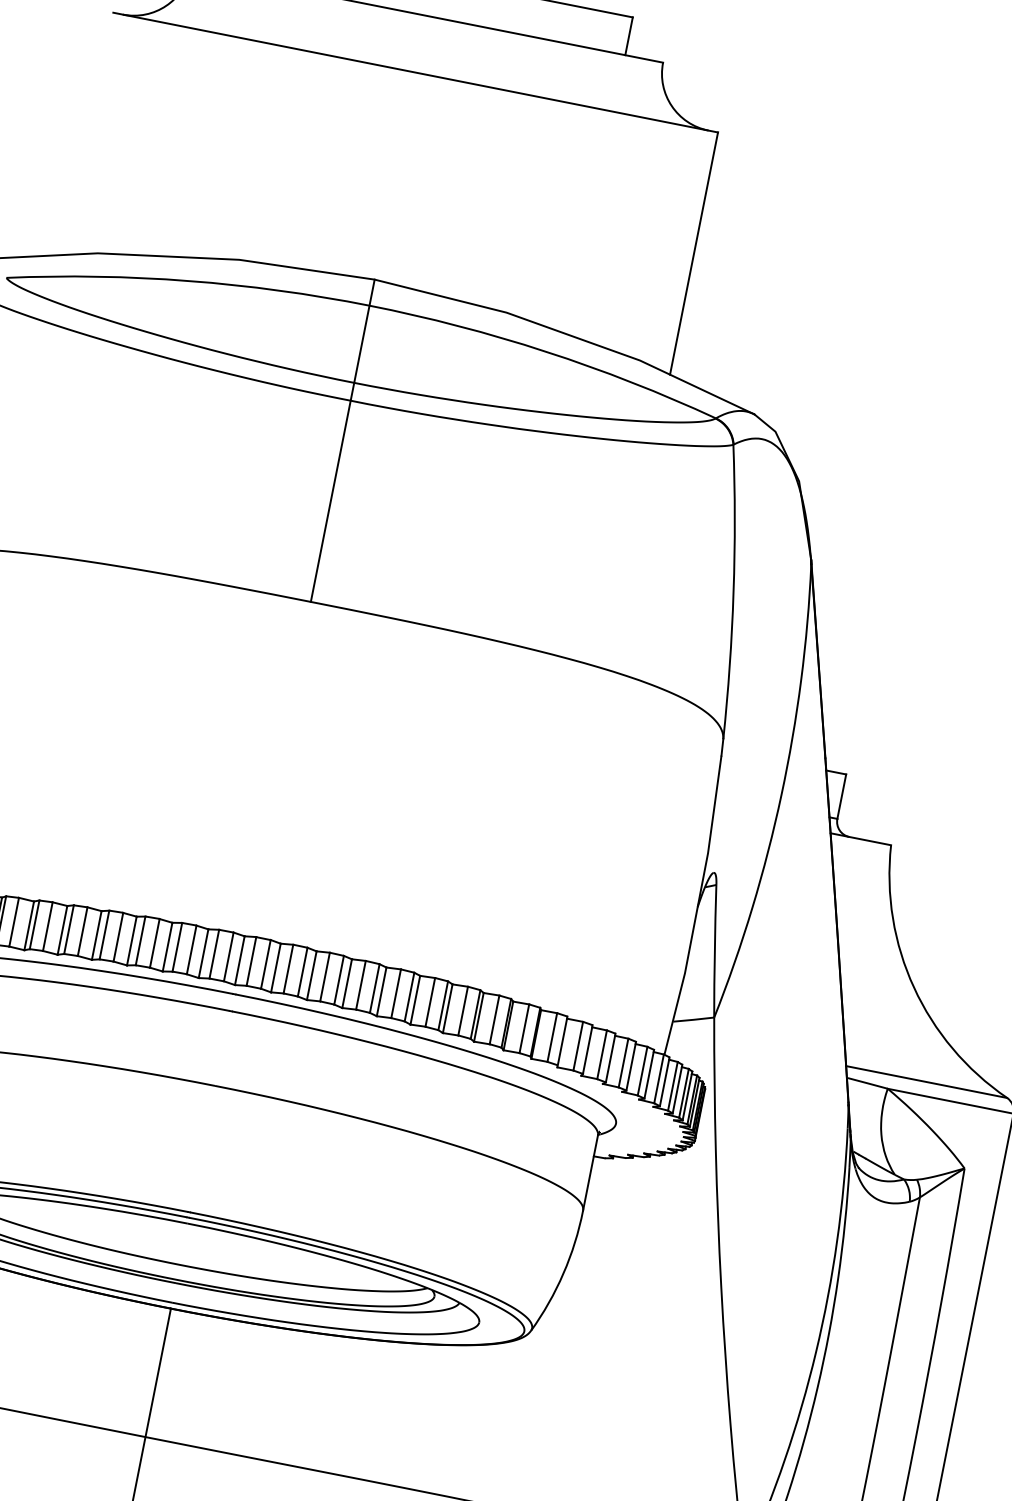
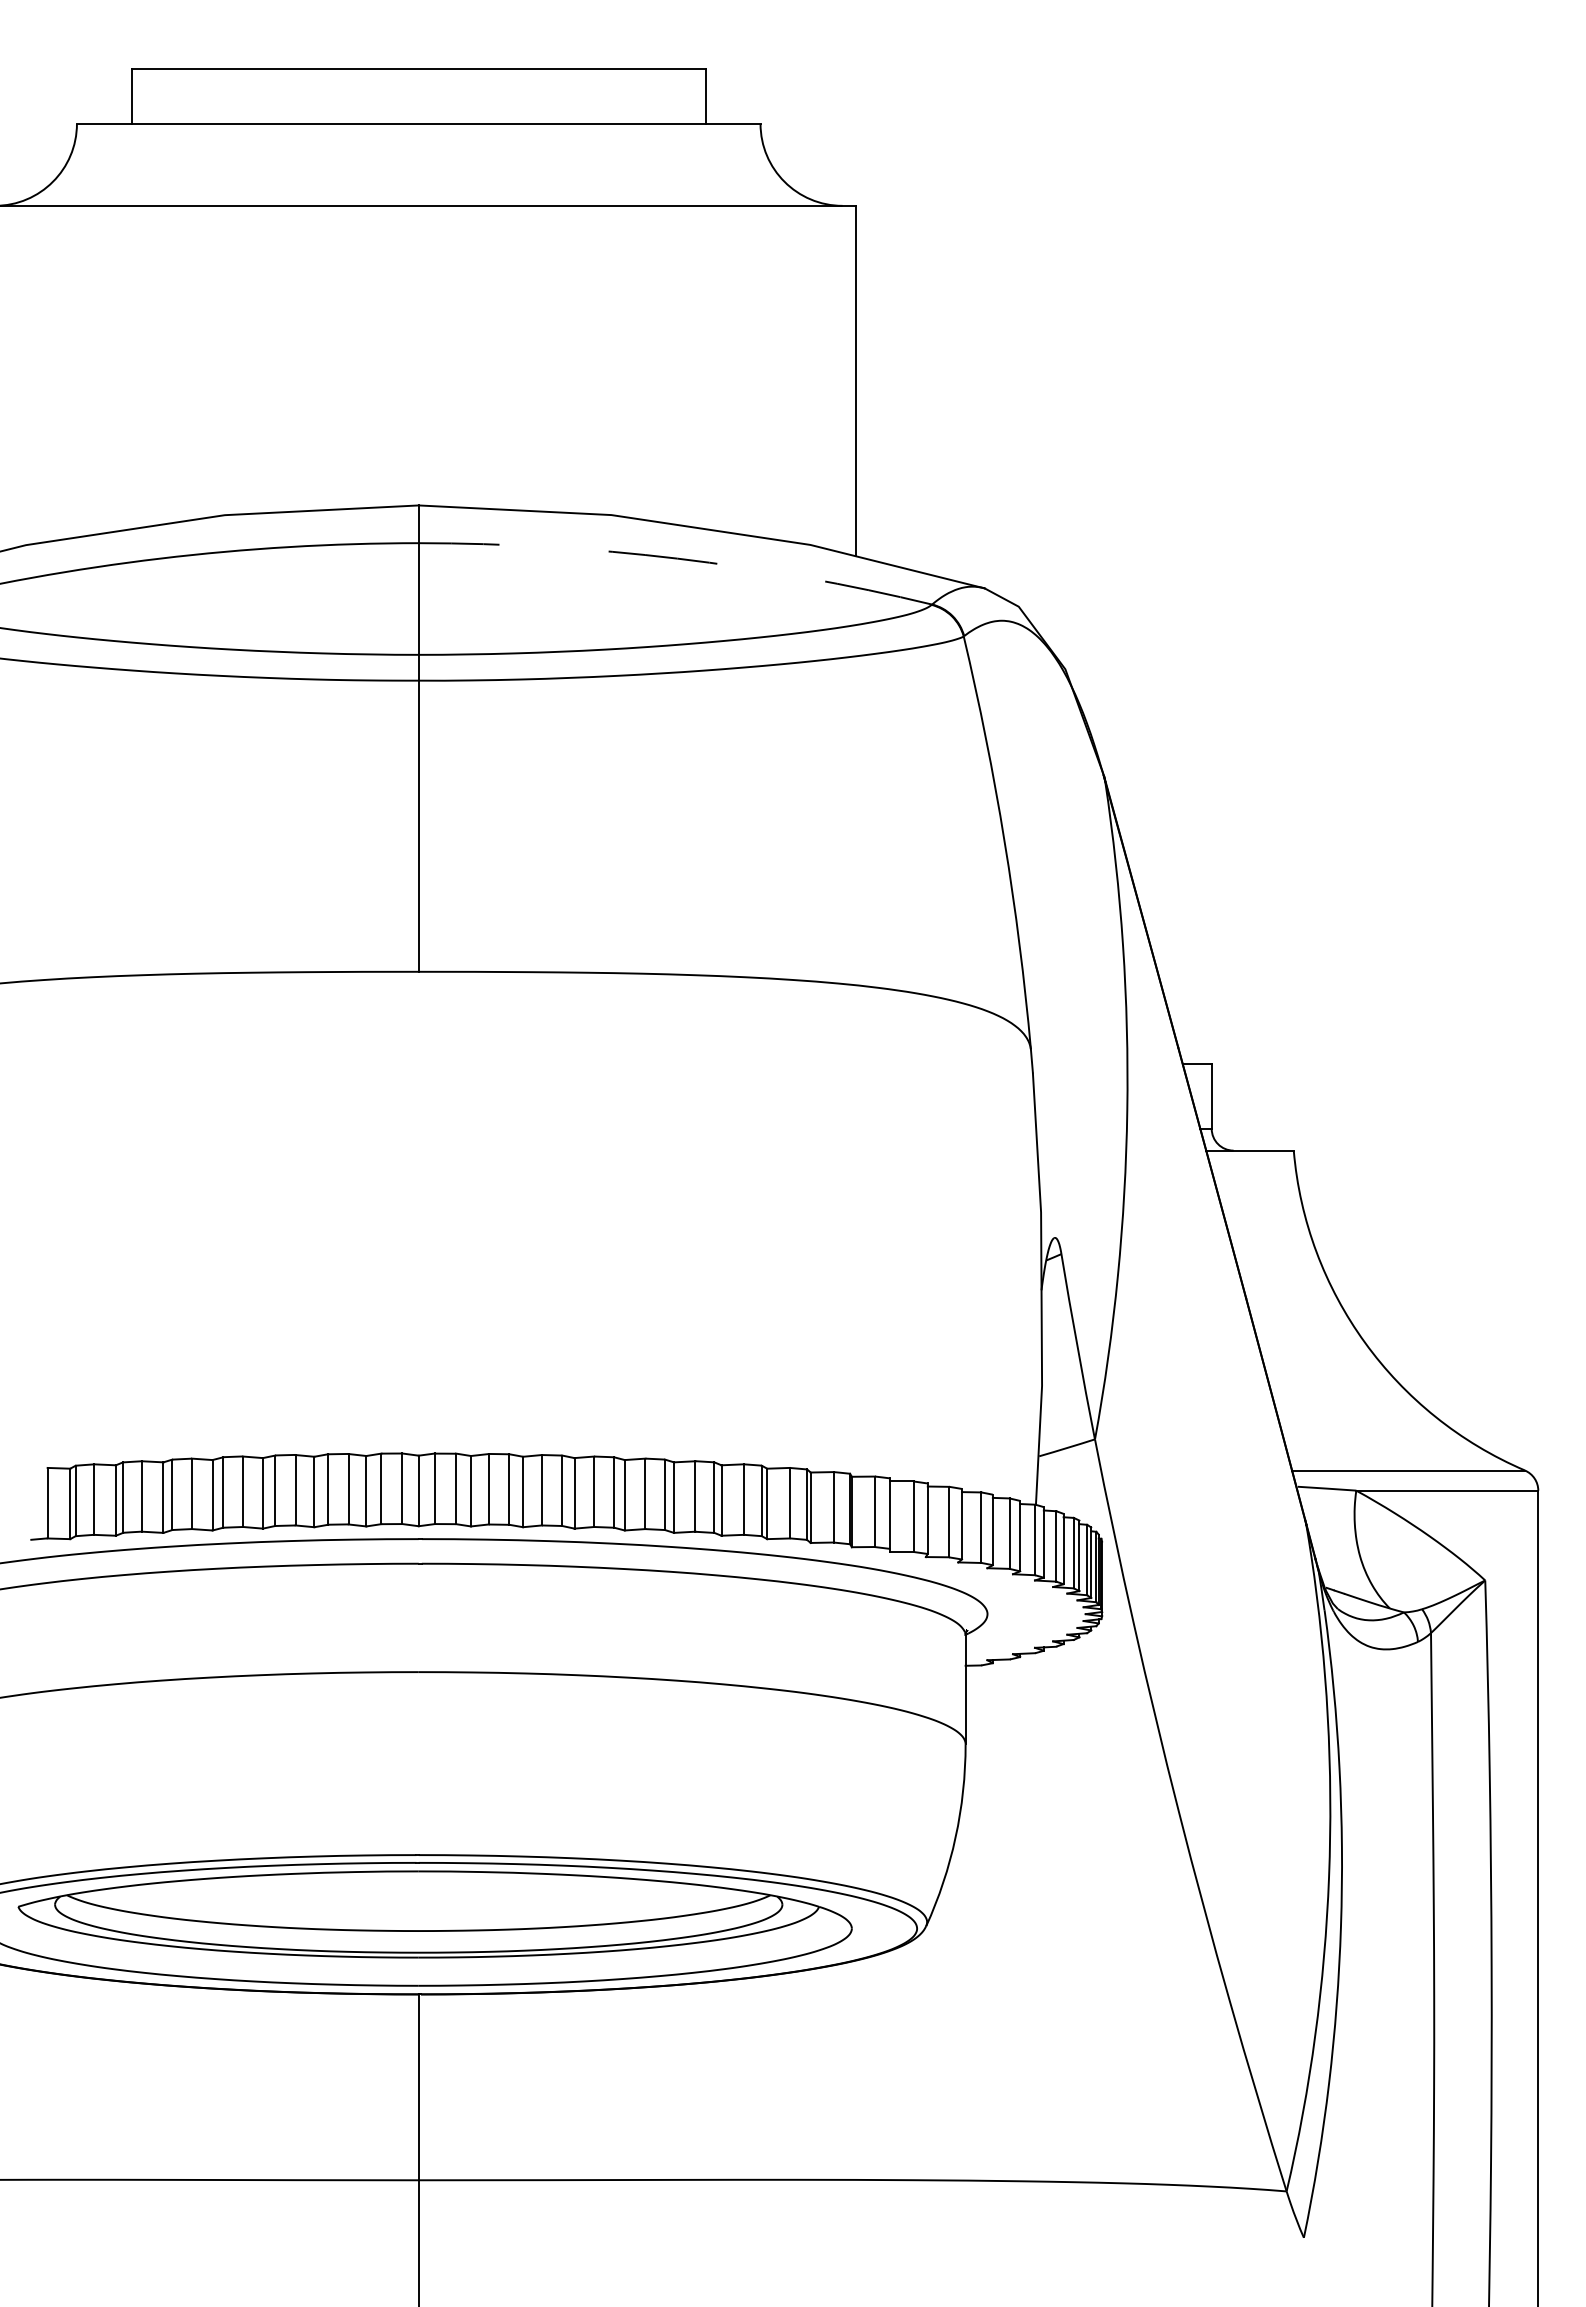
arc: (546, 351) -> (677, 558), solid -> dashed

